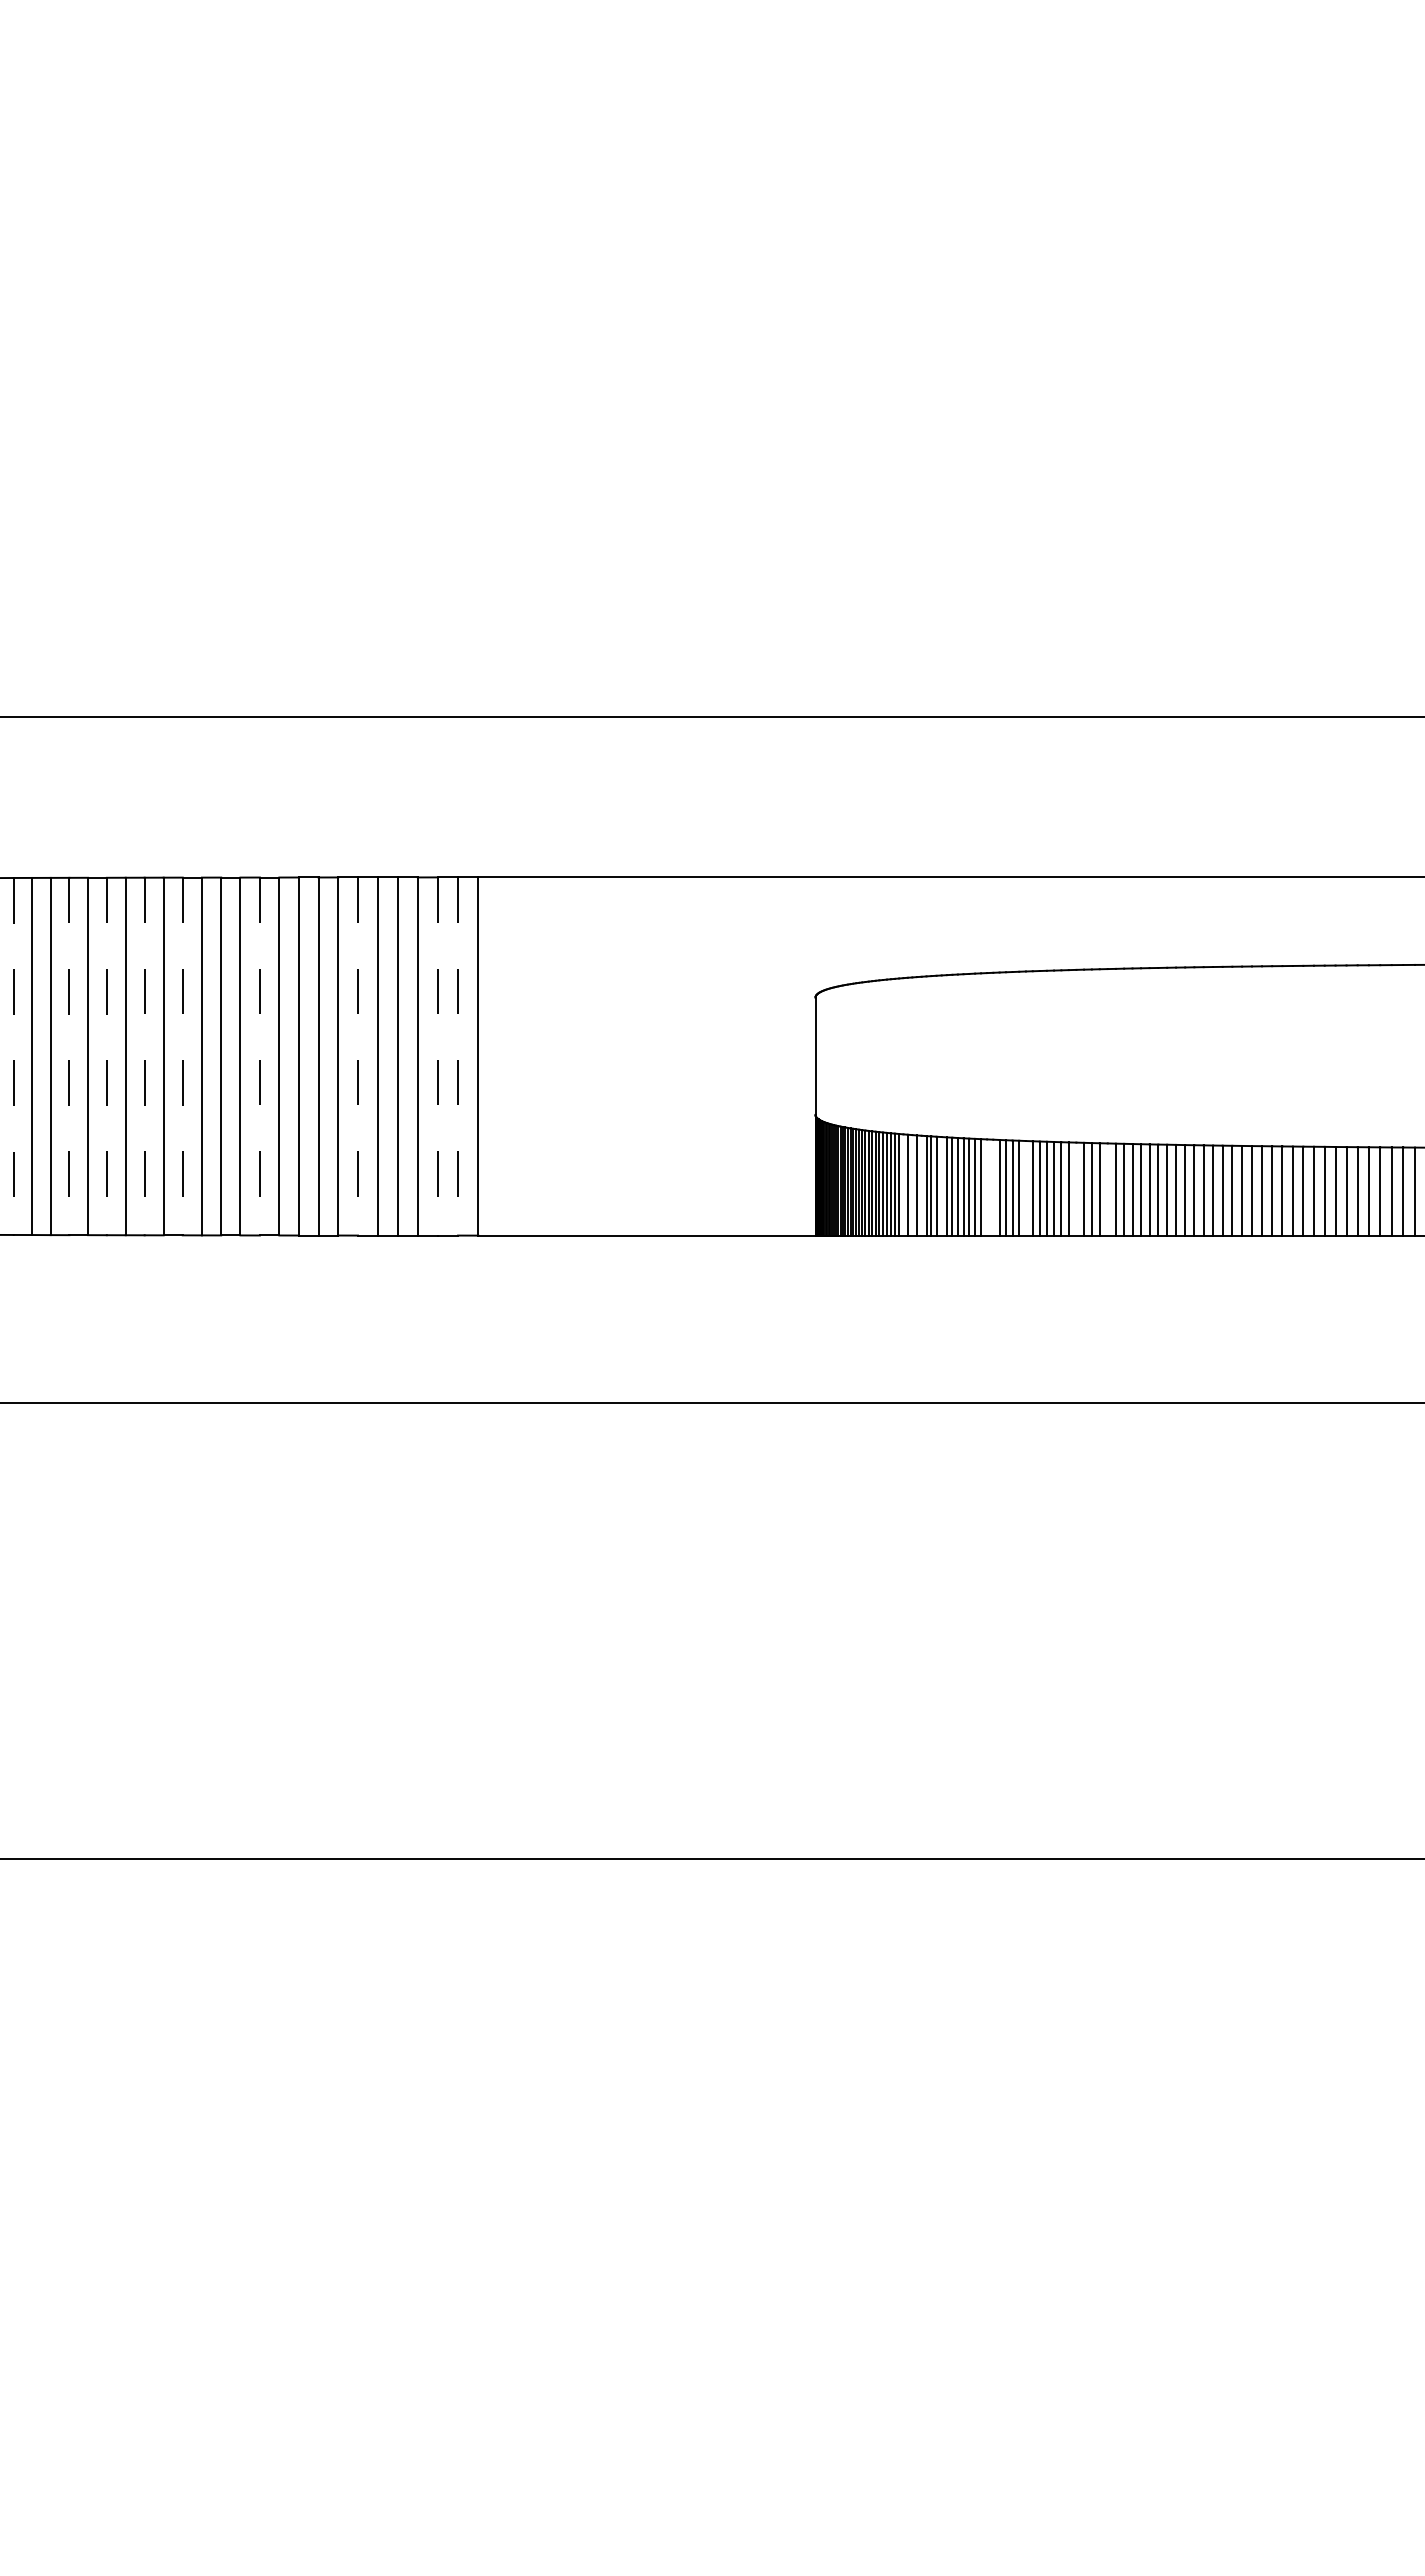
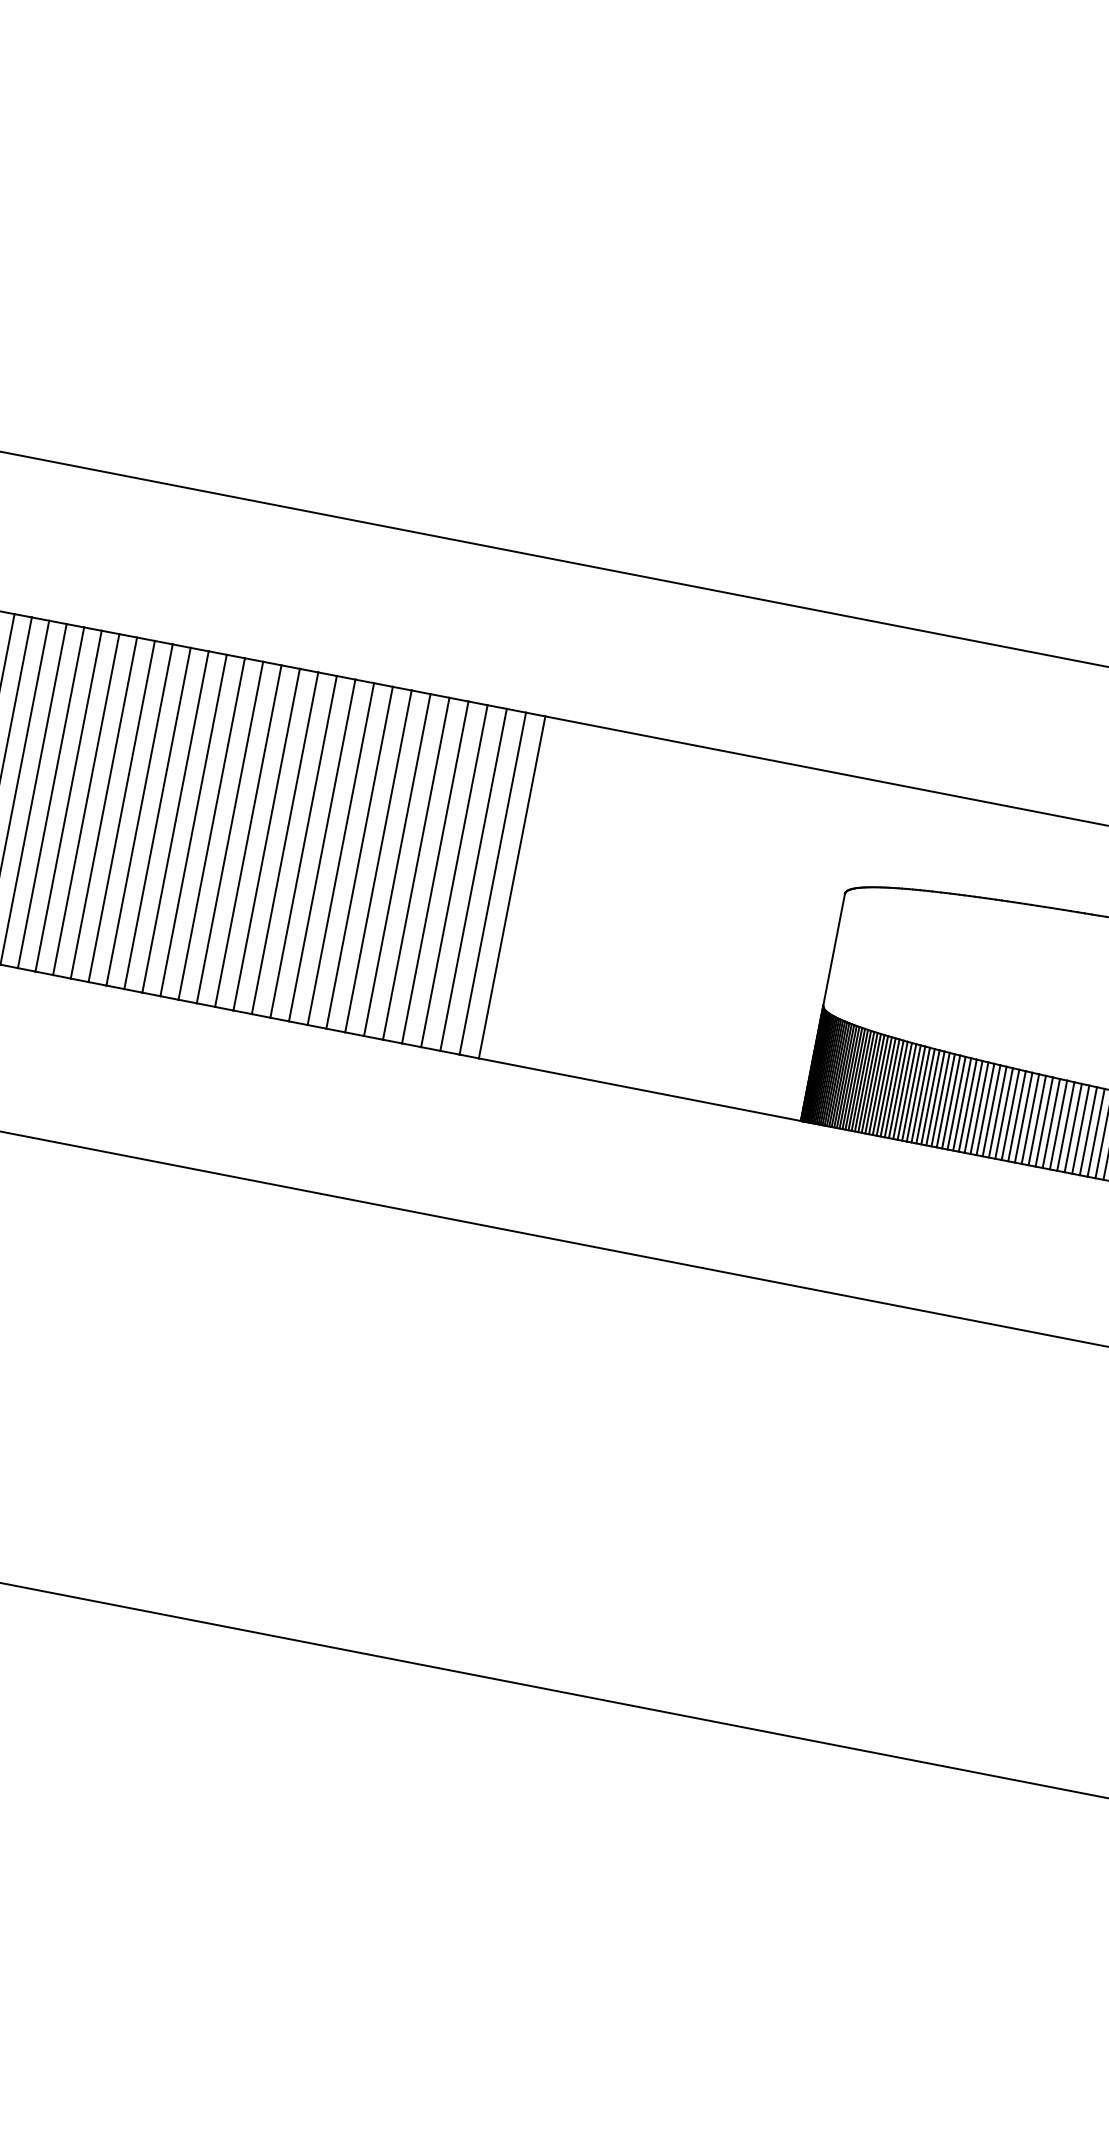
line: (13, 1056) -> (68, 801), dashed -> solid
line: (69, 1056) -> (121, 811), dashed -> solid
line: (106, 1056) -> (157, 818), dashed -> solid
line: (144, 1056) -> (193, 825), dashed -> solid
line: (182, 1056) -> (229, 832), dashed -> solid
line: (259, 1056) -> (303, 846), dashed -> solid
line: (437, 1056) -> (473, 879), dashed -> solid
line: (458, 1056) -> (493, 883), dashed -> solid
line: (358, 1057) -> (397, 866), dashed -> solid
line: (903, 1184) -> (894, 1088), added
line: (912, 1185) -> (902, 1091), added
line: (921, 1185) -> (911, 1092), added
line: (941, 1186) -> (930, 1097), added
line: (987, 1187) -> (973, 1106), added
line: (993, 1187) -> (979, 1108), added
line: (1025, 1188) -> (1010, 1114), added
line: (1076, 1188) -> (1058, 1124), added
line: (1107, 1189) -> (1088, 1131), added

